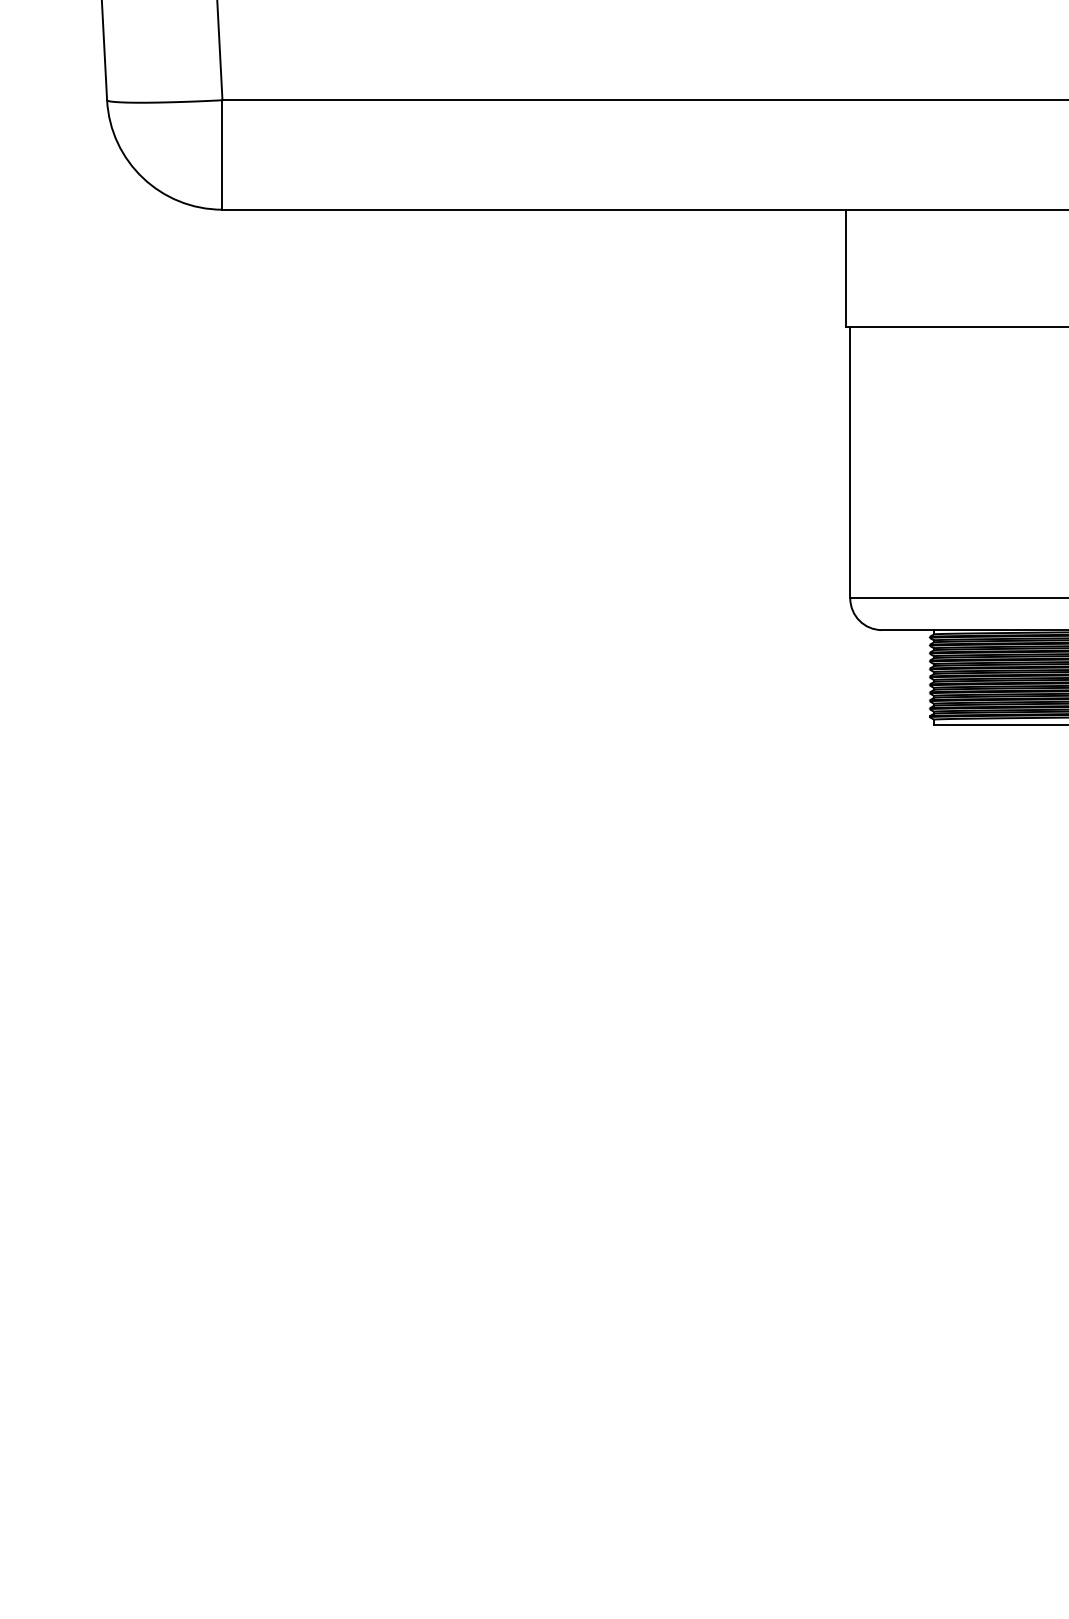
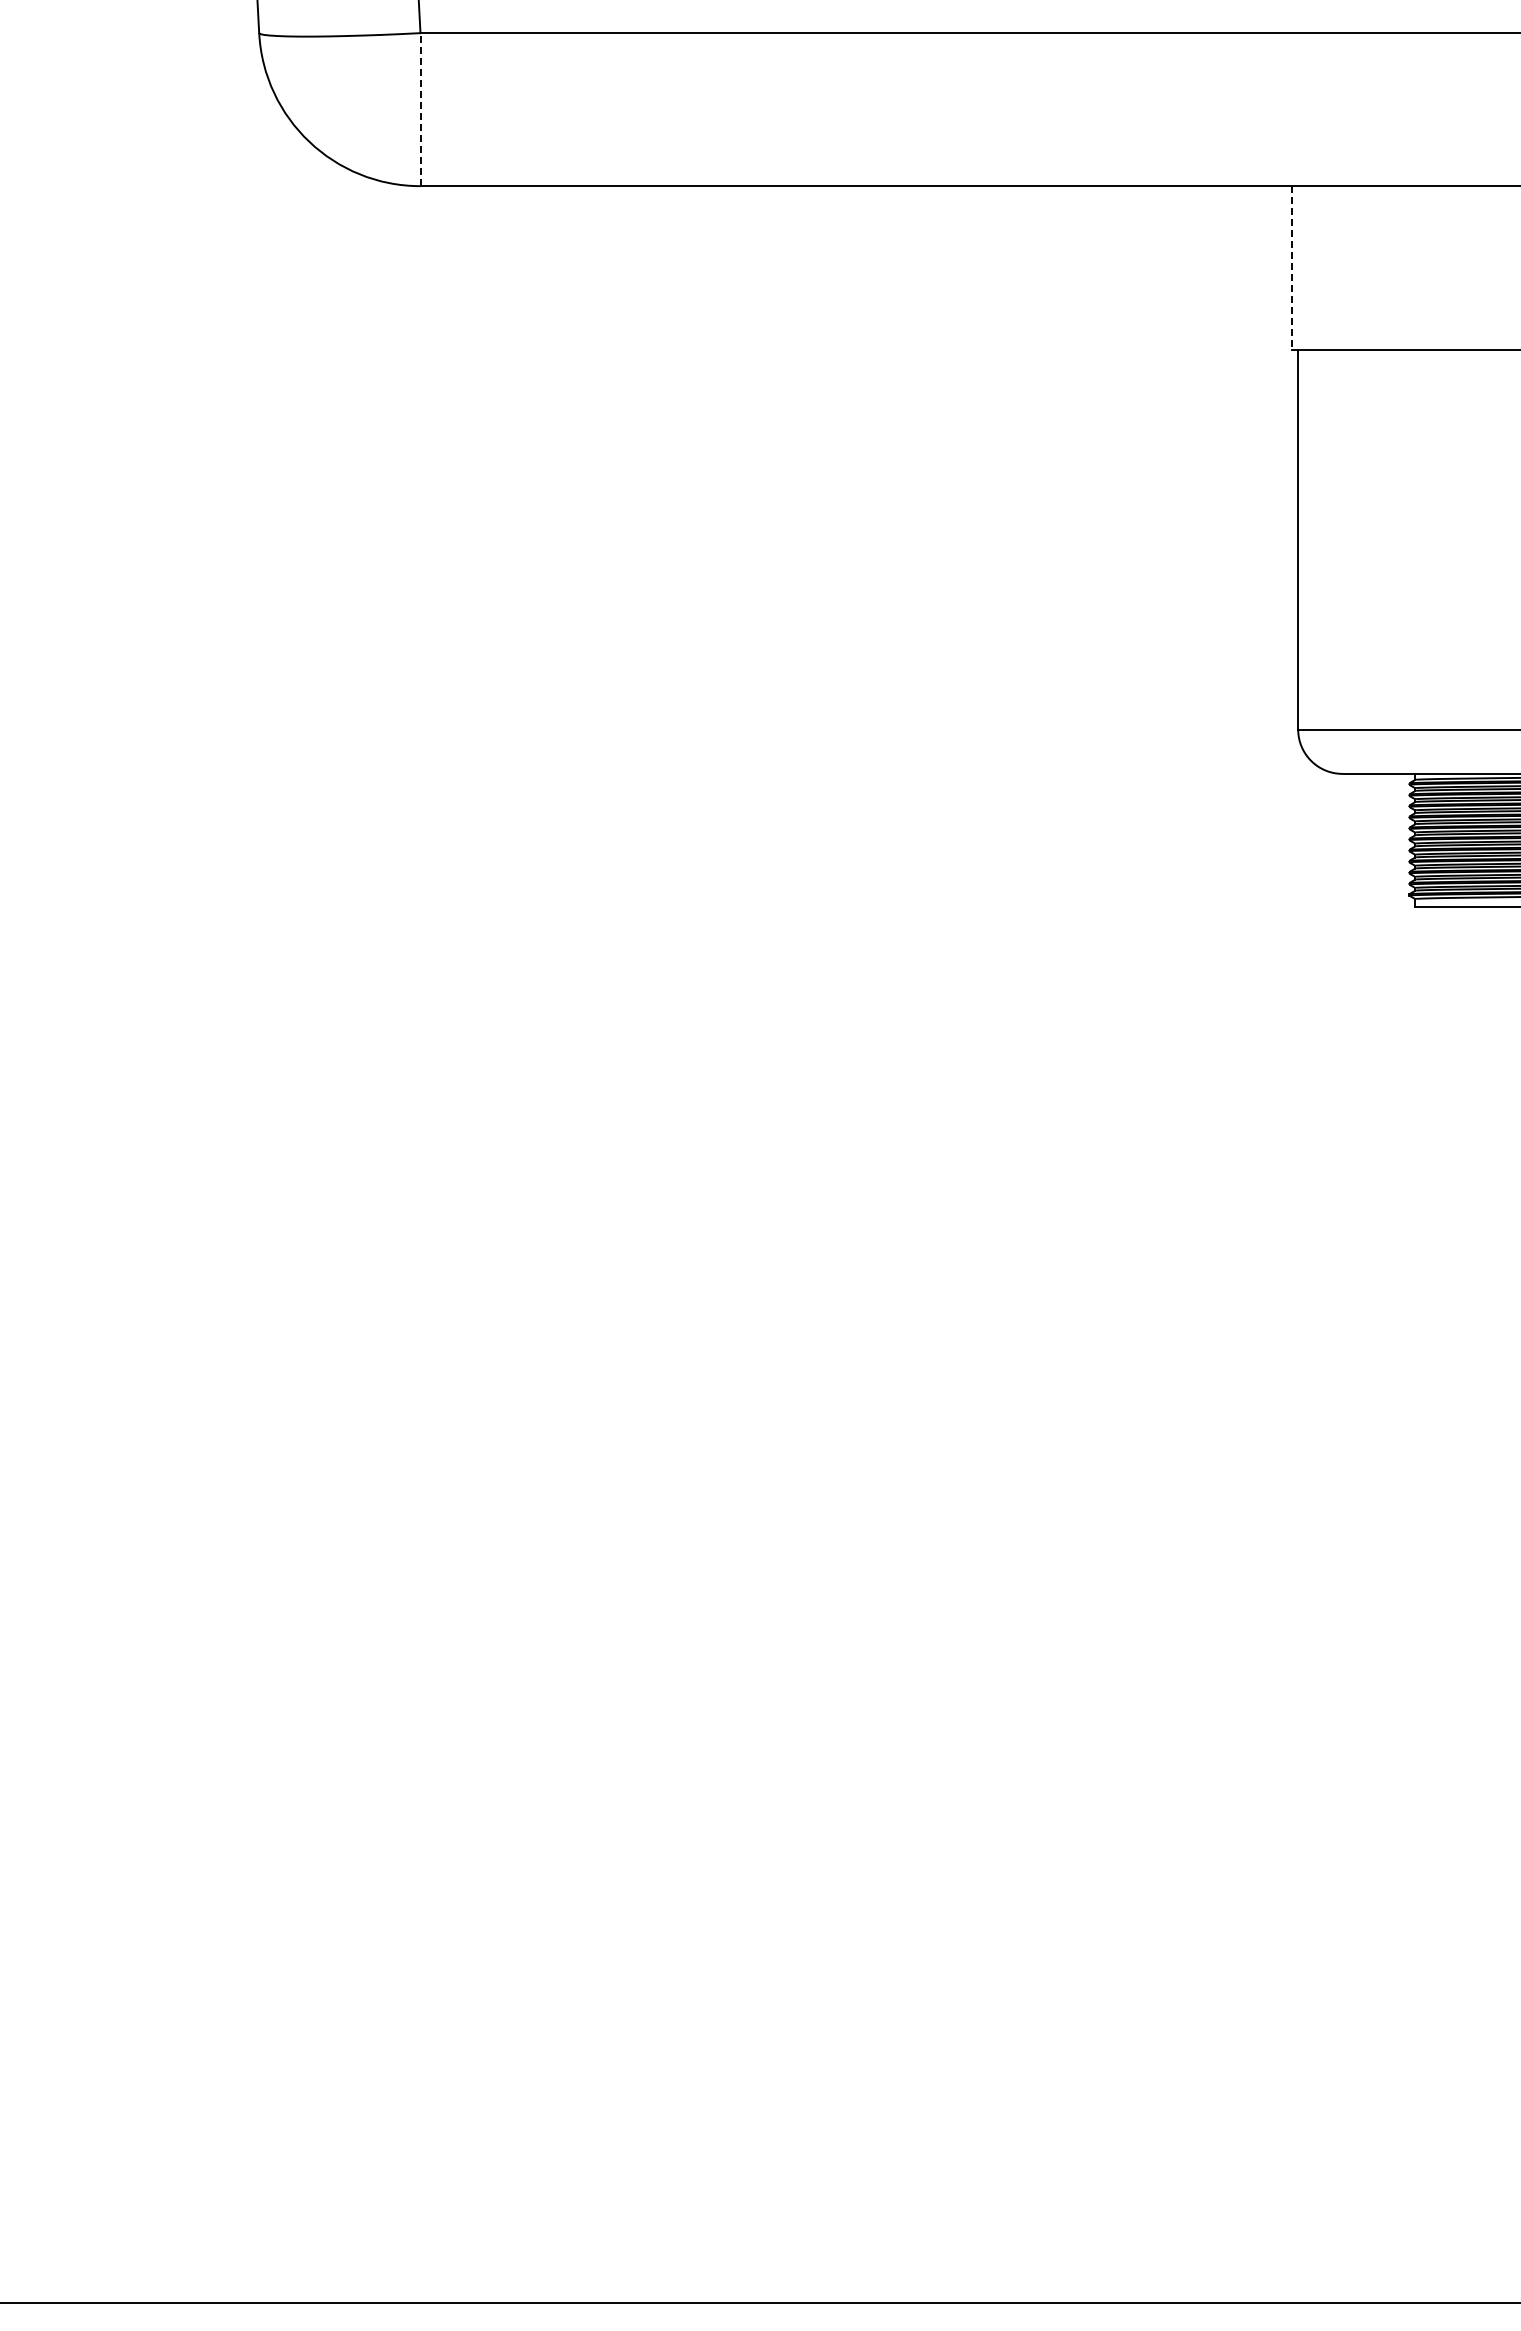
line: (222, 154) -> (420, 109), solid -> dashed
line: (845, 267) -> (1291, 267), solid -> dashed

